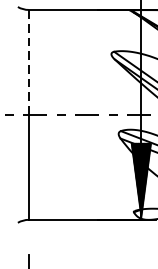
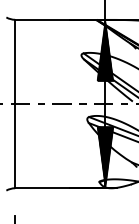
hatch: (141, 48) -> (105, 50), added
line: (29, 61) -> (15, 61), dashed -> solid

